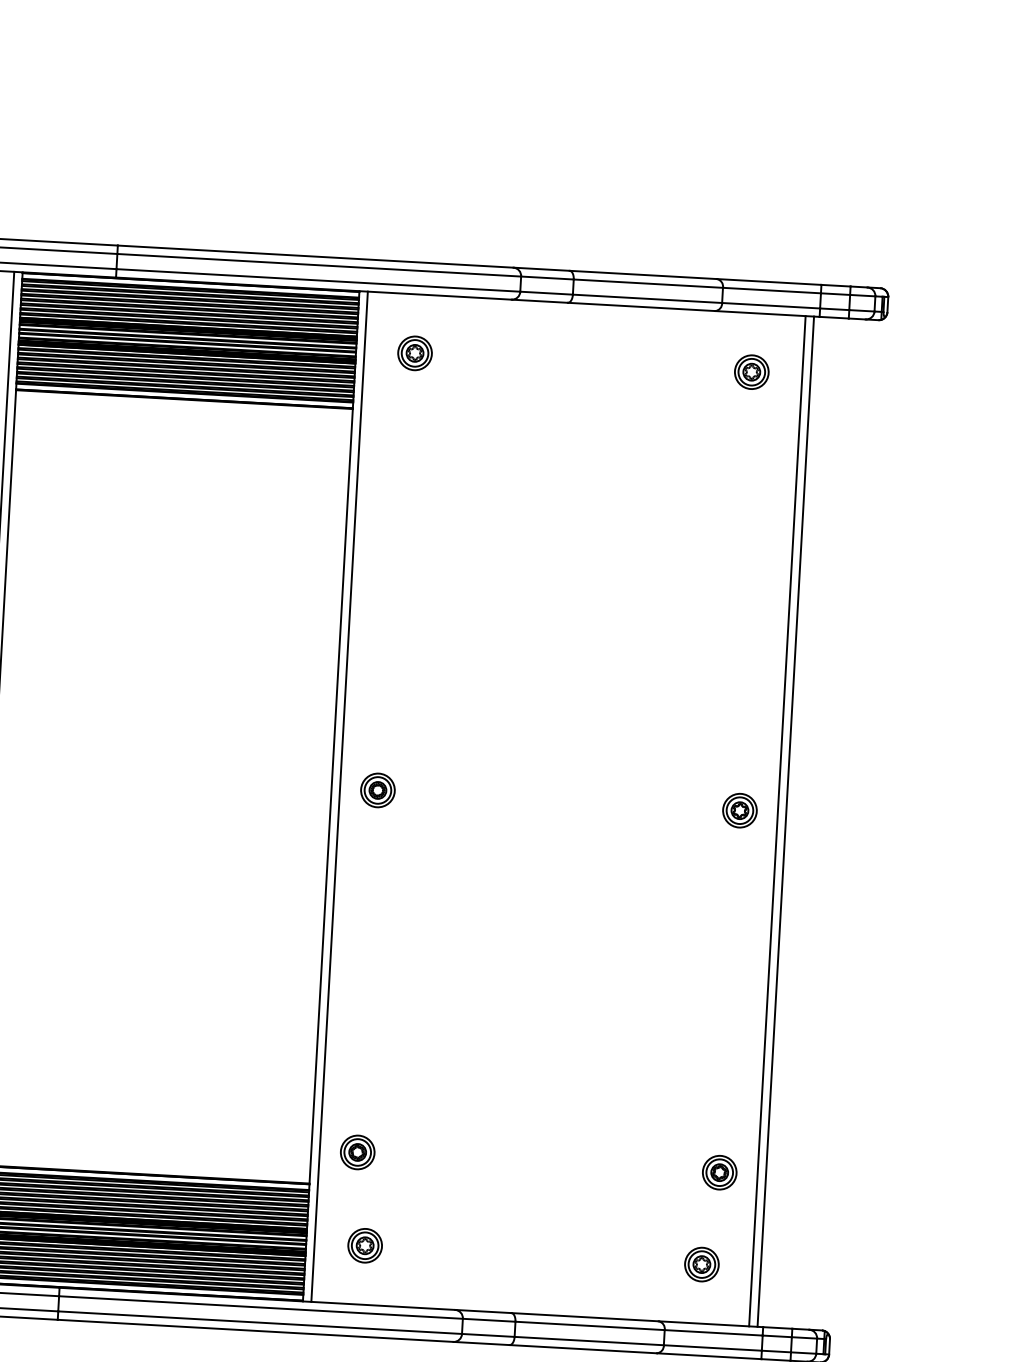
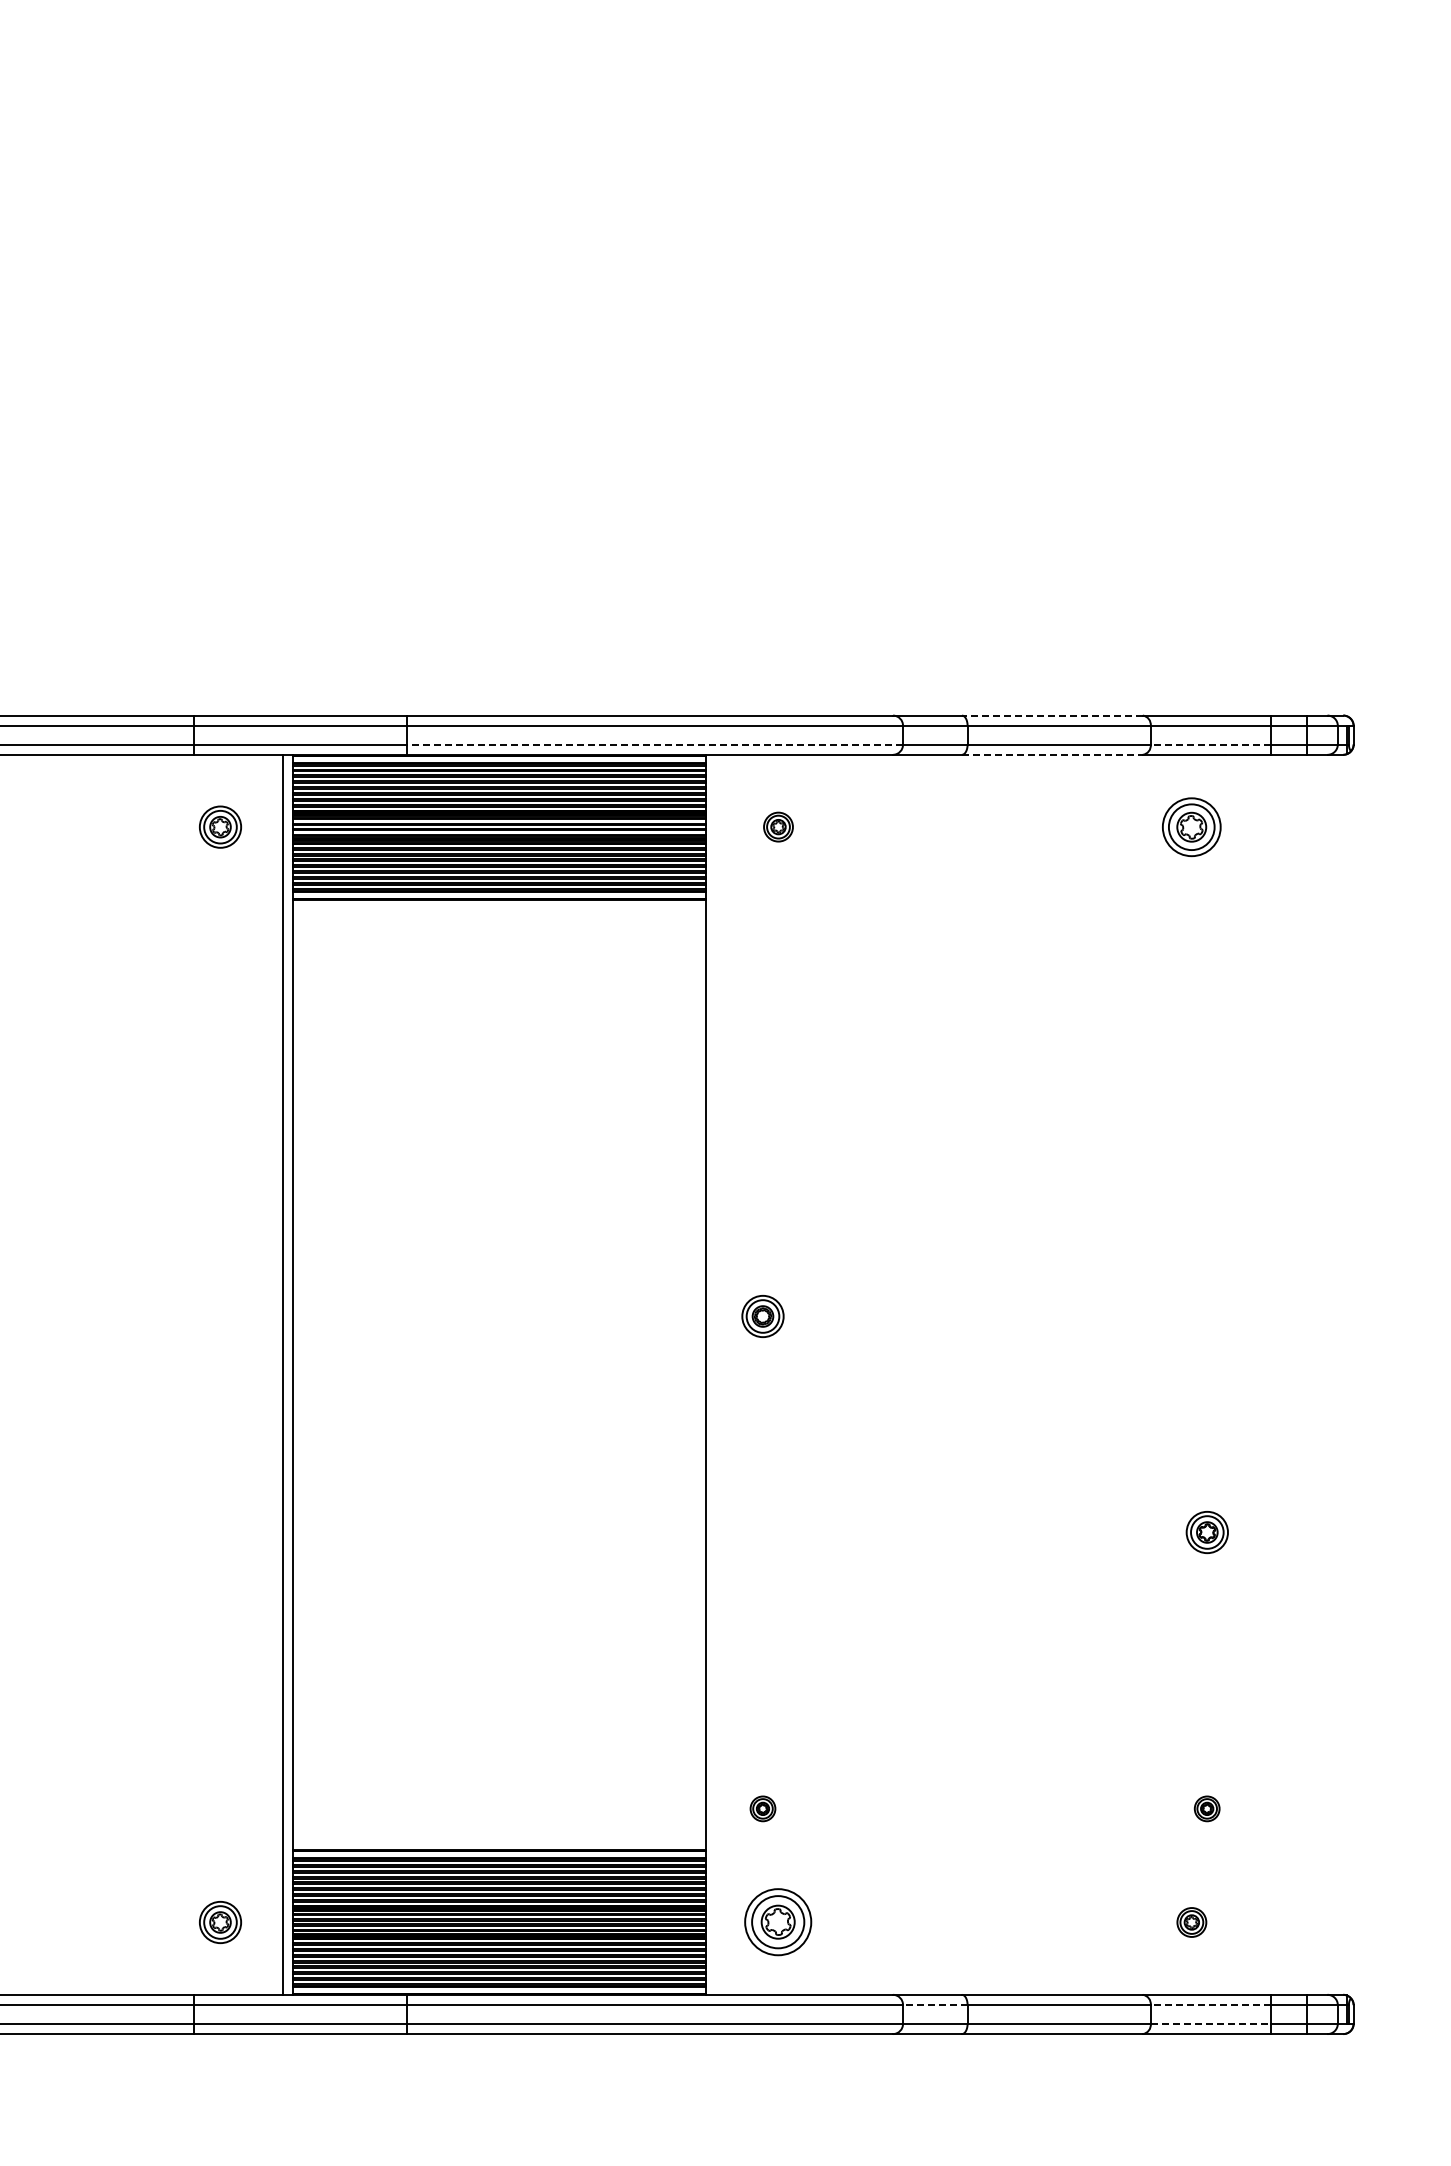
line: (642, 274) -> (1051, 715), solid -> dashed
line: (318, 280) -> (655, 744), solid -> dashed
line: (770, 305) -> (1210, 744), solid -> dashed
line: (641, 306) -> (1052, 754), solid -> dashed
part: (415, 352) -> (778, 826), size x0.7
part: (751, 371) -> (1191, 826), size x1.4
part: (377, 790) -> (762, 1316), moved
line: (339, 796) -> (716, 1374), removed
part: (739, 810) -> (1206, 1532), moved
line: (777, 820) -> (1253, 1374), removed
line: (786, 821) -> (1264, 1374), removed
part: (357, 1152) -> (762, 1808), size x0.6
part: (719, 1172) -> (1206, 1808), size x0.6
part: (365, 1245) -> (778, 1922), size x1.6
part: (701, 1264) -> (1191, 1922), size x0.7
line: (488, 1320) -> (934, 2005), solid -> dashed
line: (713, 1333) -> (1210, 2005), solid -> dashed
line: (713, 1347) -> (1211, 2023), solid -> dashed

